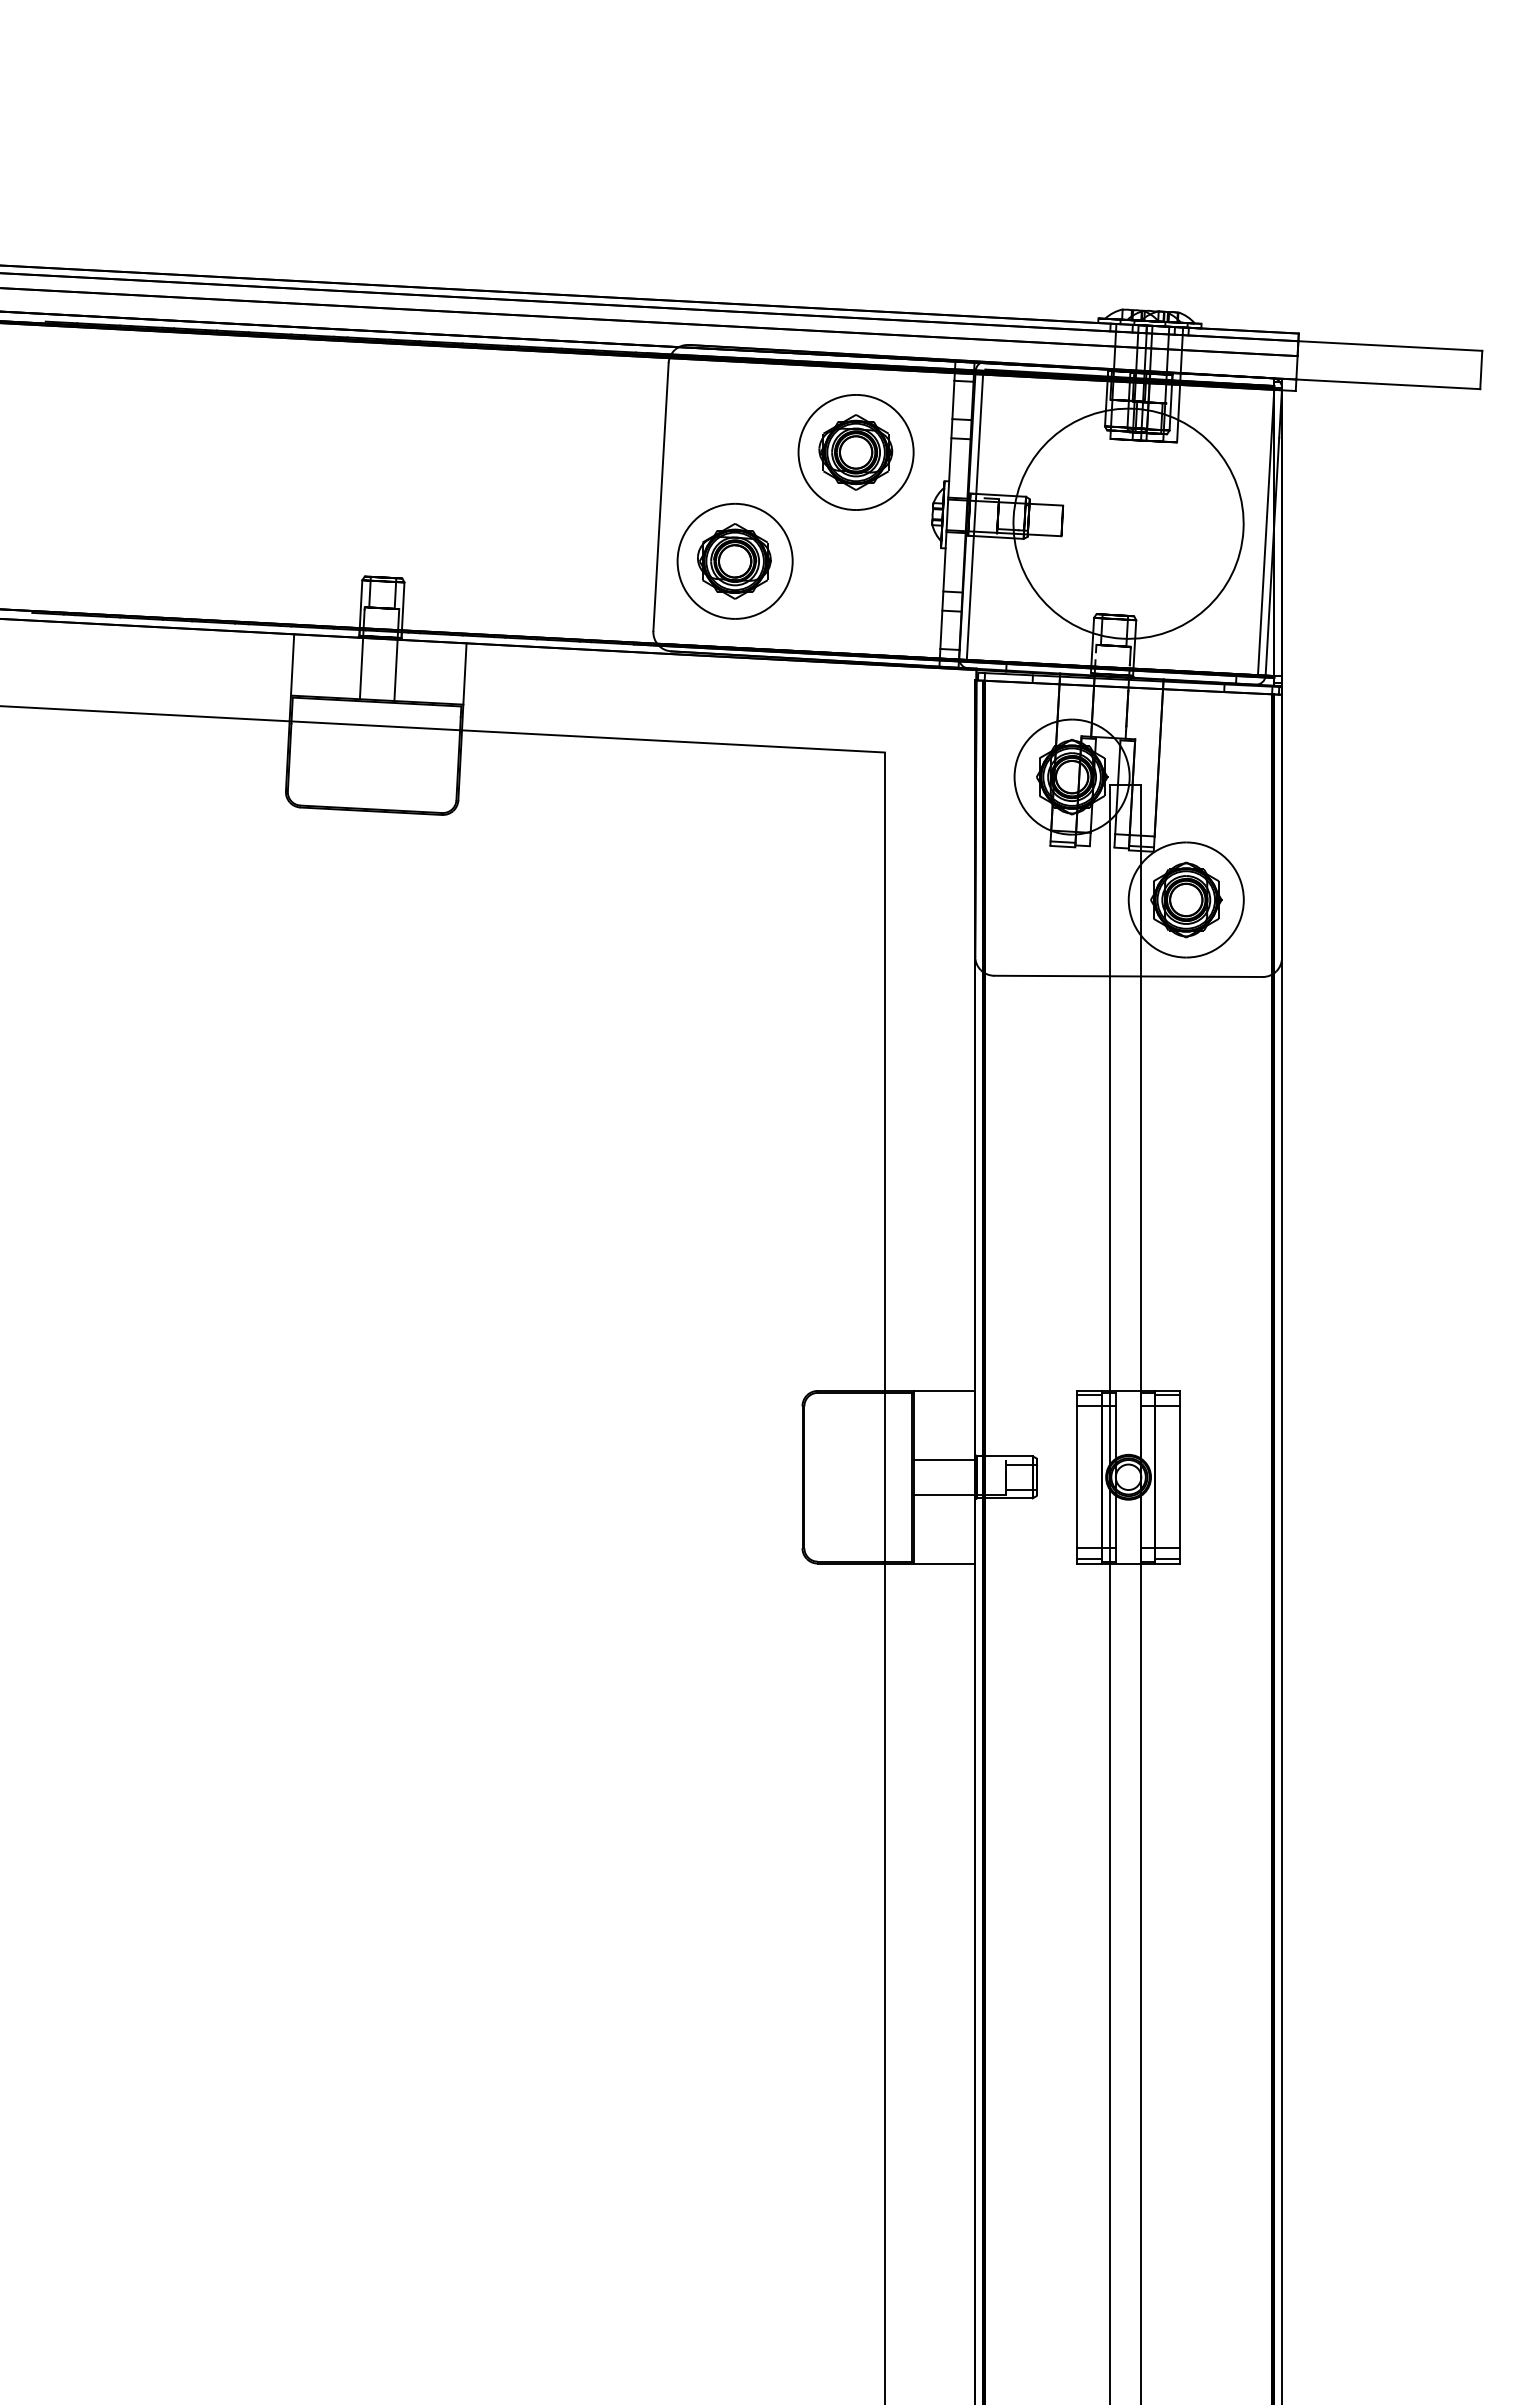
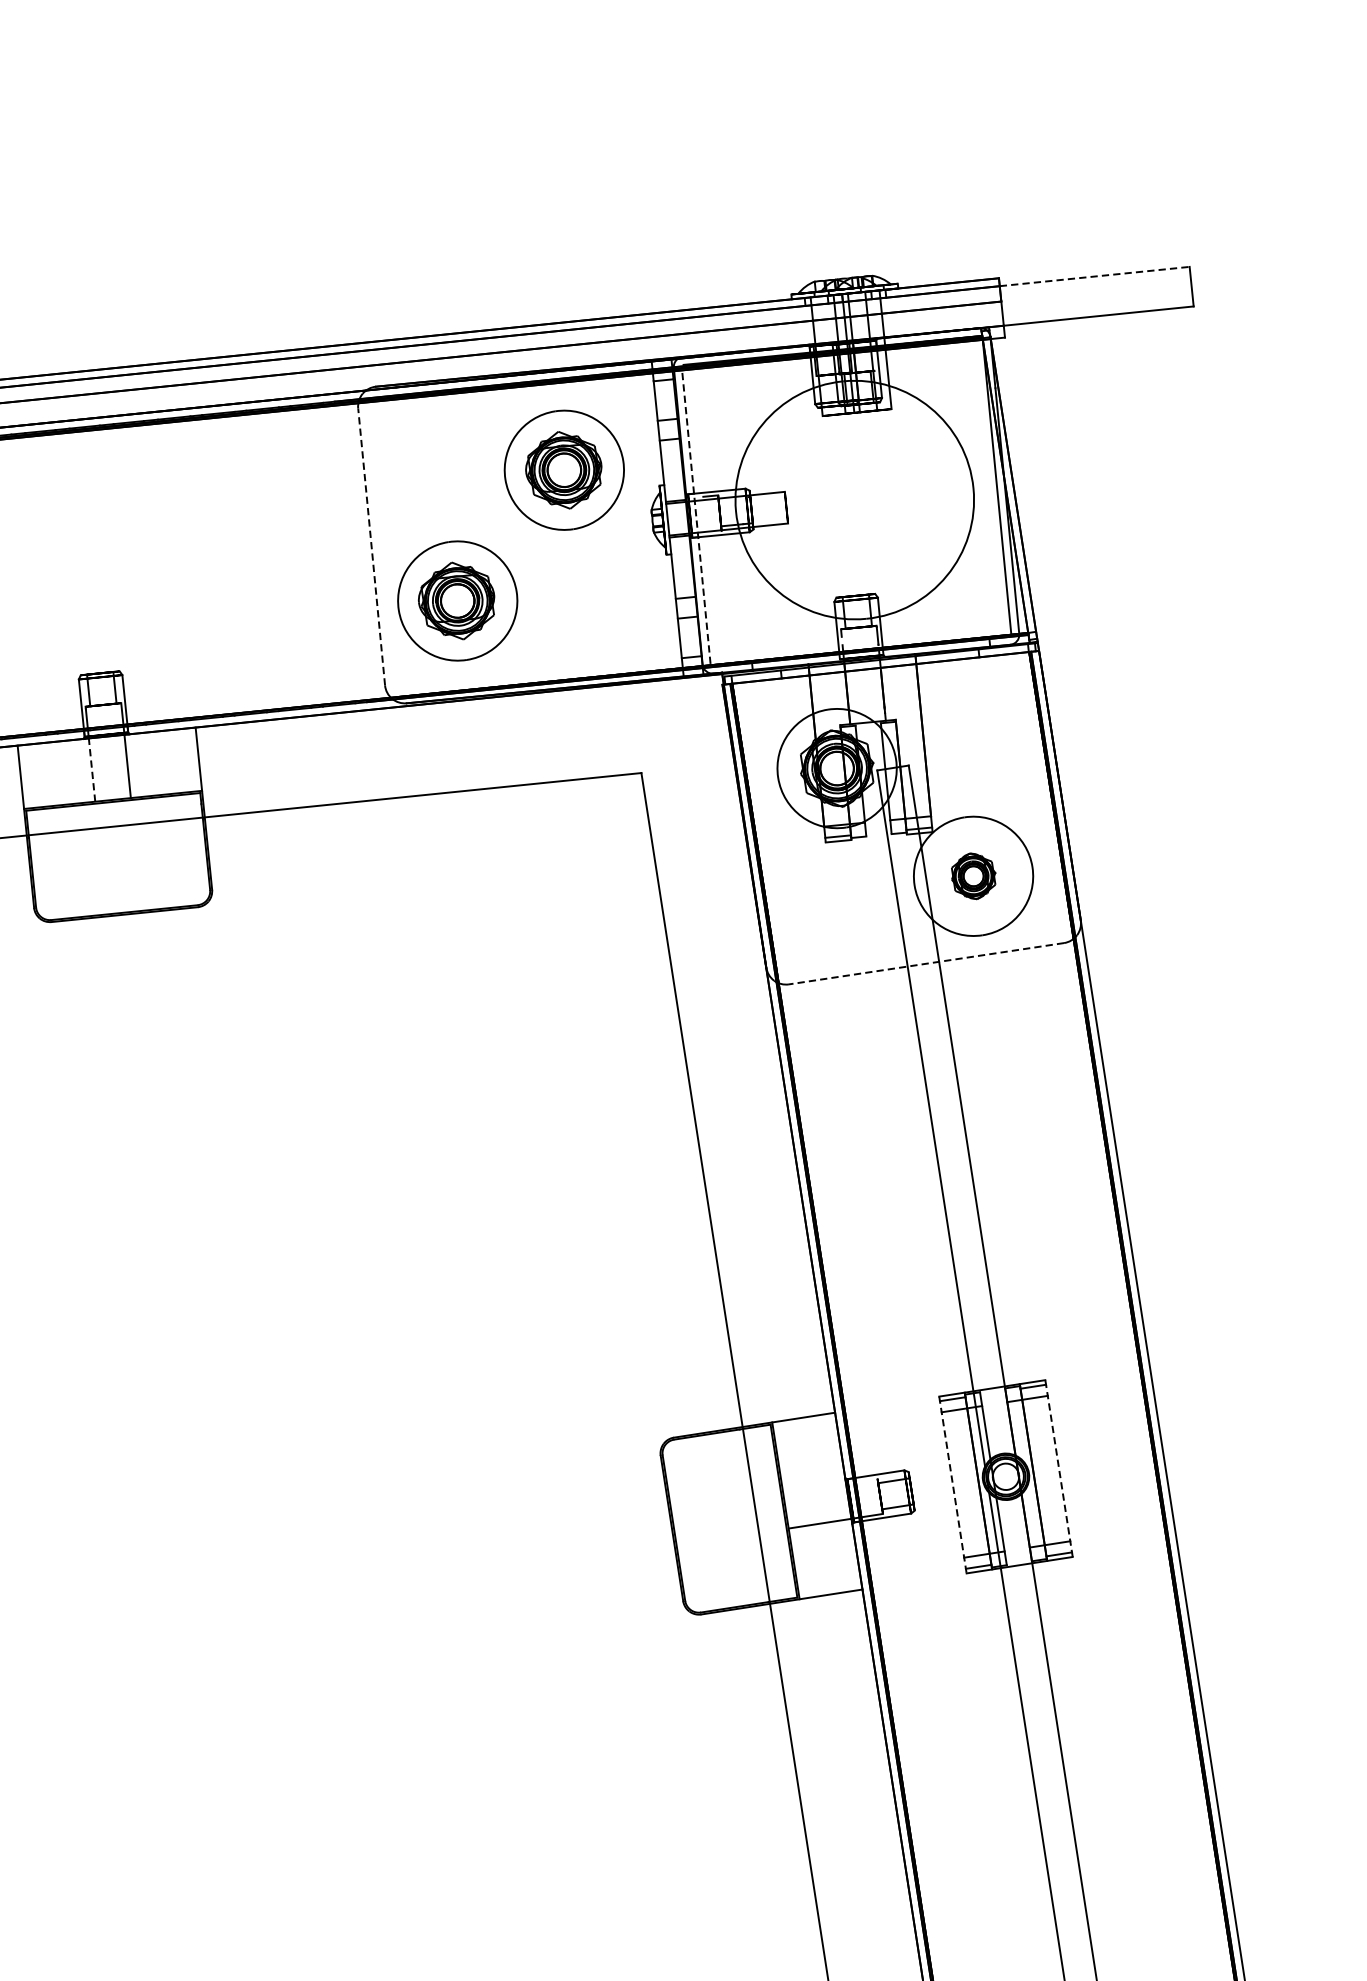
line: (1390, 346) -> (1094, 277), solid -> dashed
line: (661, 496) -> (372, 546), solid -> dashed
line: (975, 515) -> (696, 515), solid -> dashed
line: (361, 668) -> (92, 769), solid -> dashed
part: (1186, 899) -> (973, 875), size x0.6
line: (1128, 976) -> (926, 963), solid -> dashed
line: (944, 1460) -> (814, 1488), removed
line: (1180, 1476) -> (1059, 1467), solid -> dashed
line: (1076, 1477) -> (952, 1485), solid -> dashed

